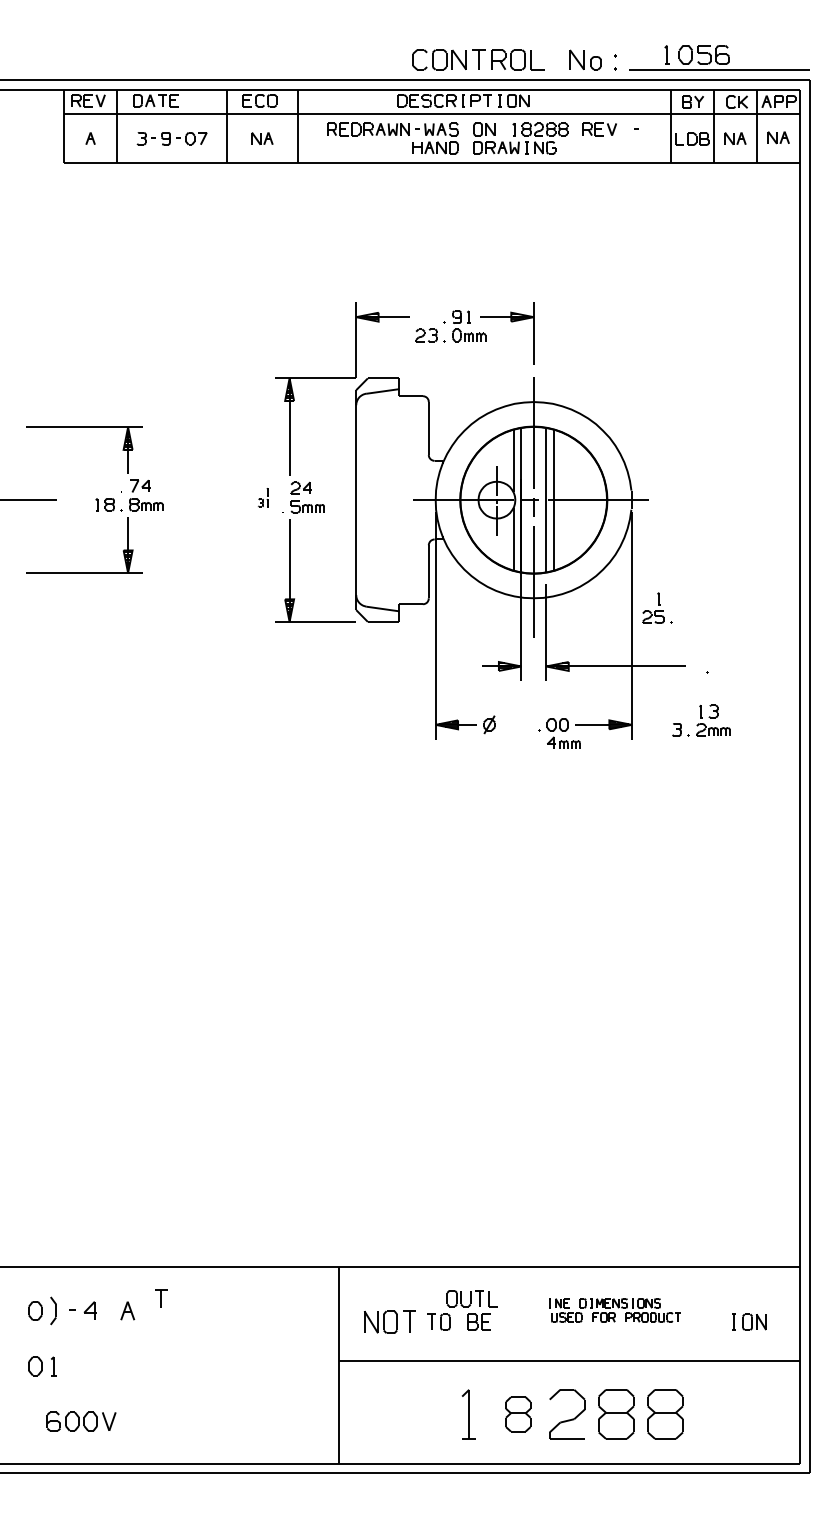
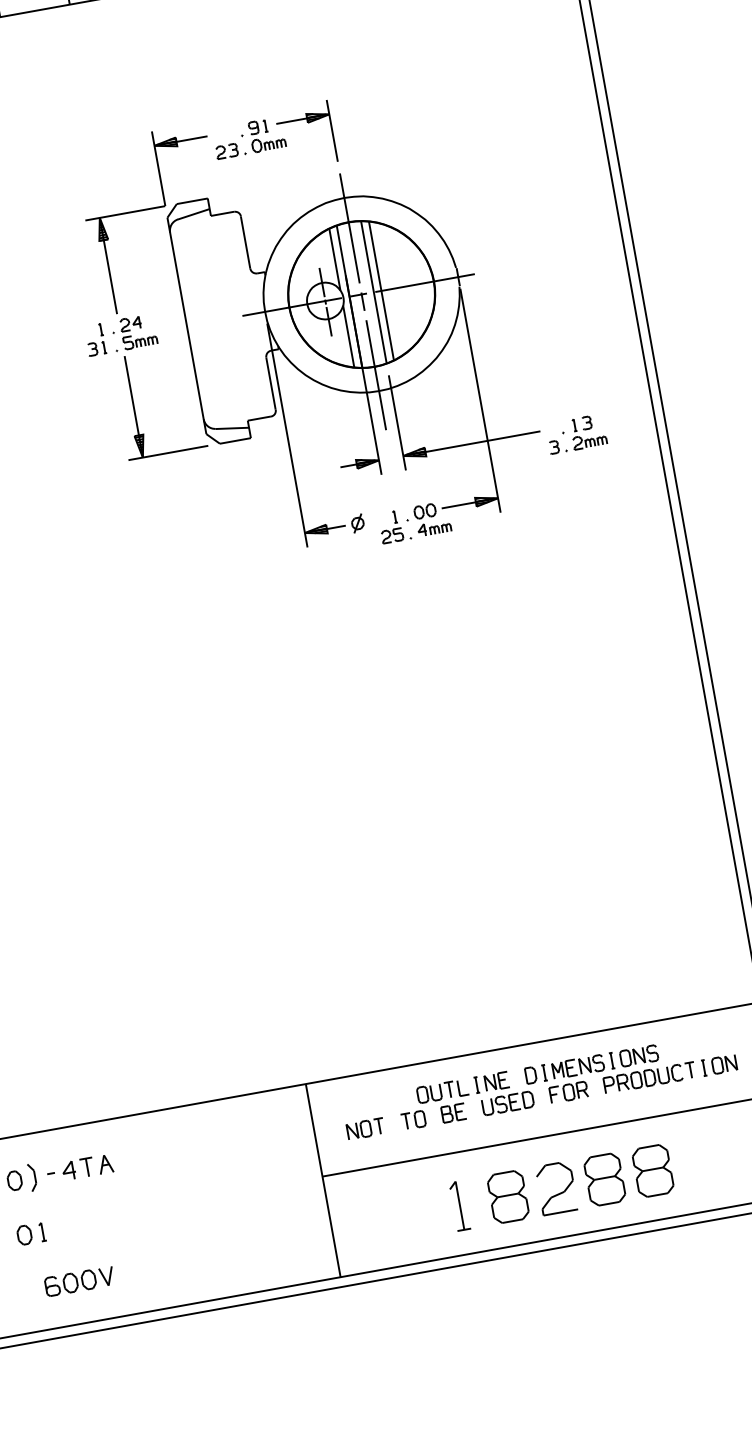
part: (263, 497) -> (95, 339), size x1.67
part: (657, 607) -> (394, 525), moved
part: (701, 720) -> (576, 434), moved
part: (161, 1298) -> (87, 1167), moved
part: (614, 1310) -> (584, 1077), size x1.67
part: (389, 1321) -> (365, 1128), size x0.71
part: (518, 1414) -> (508, 1197), size x1.43

